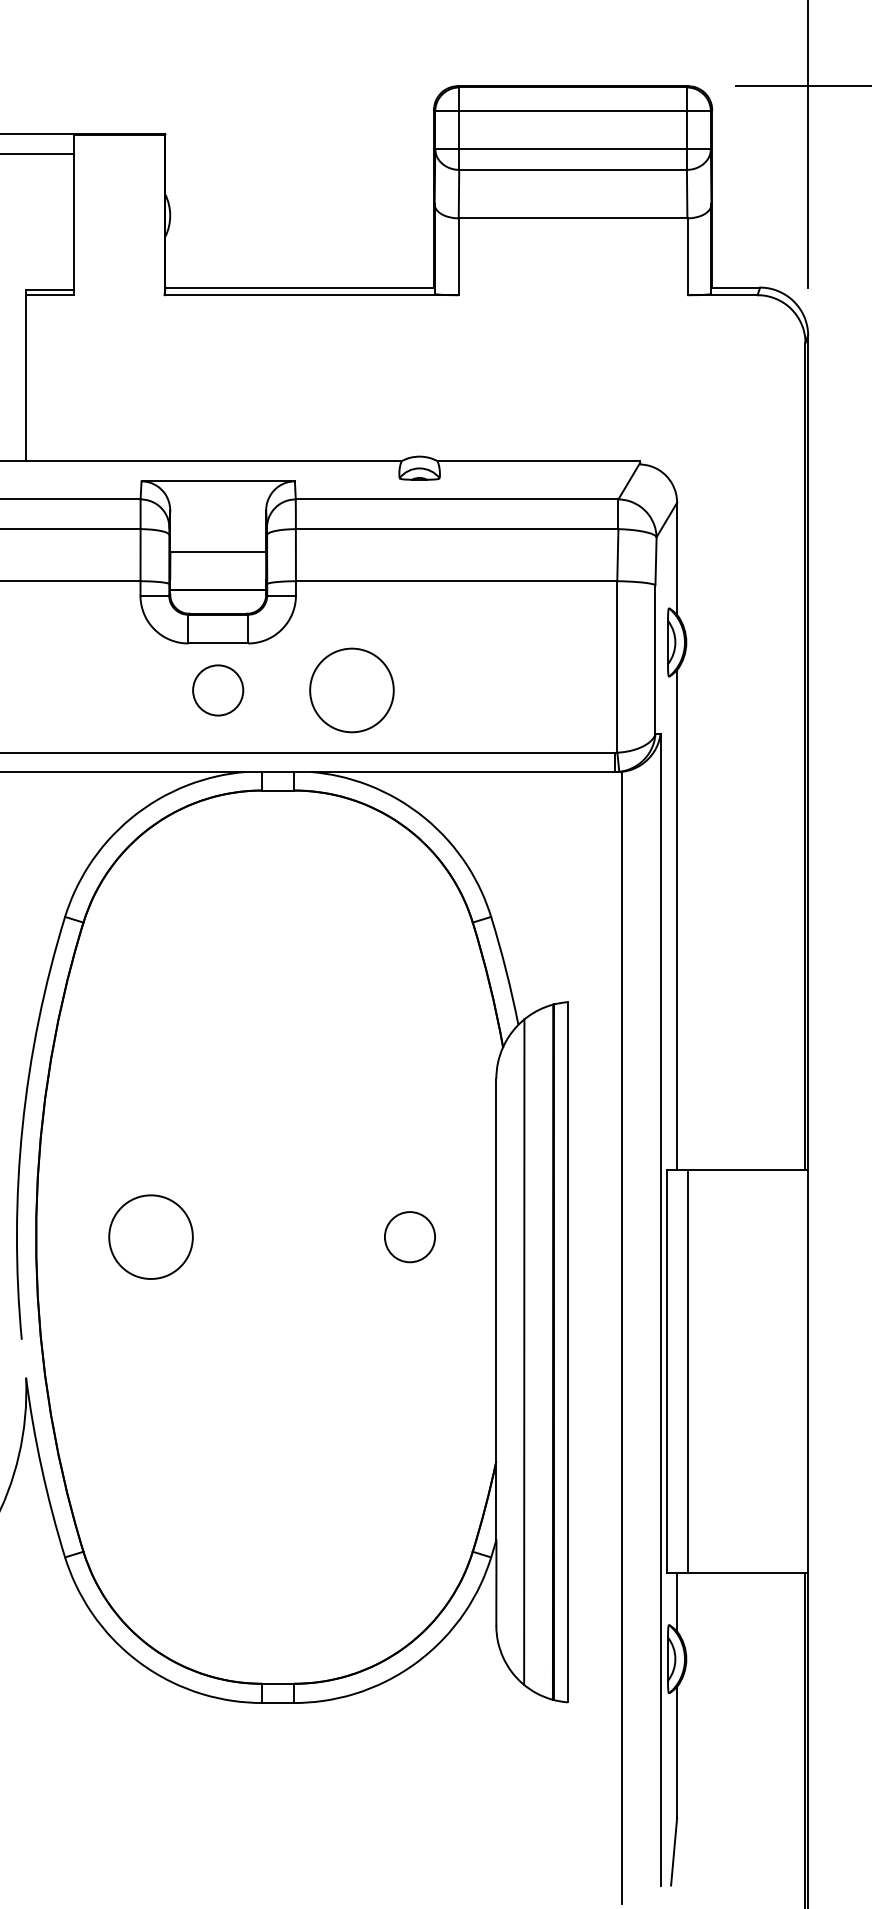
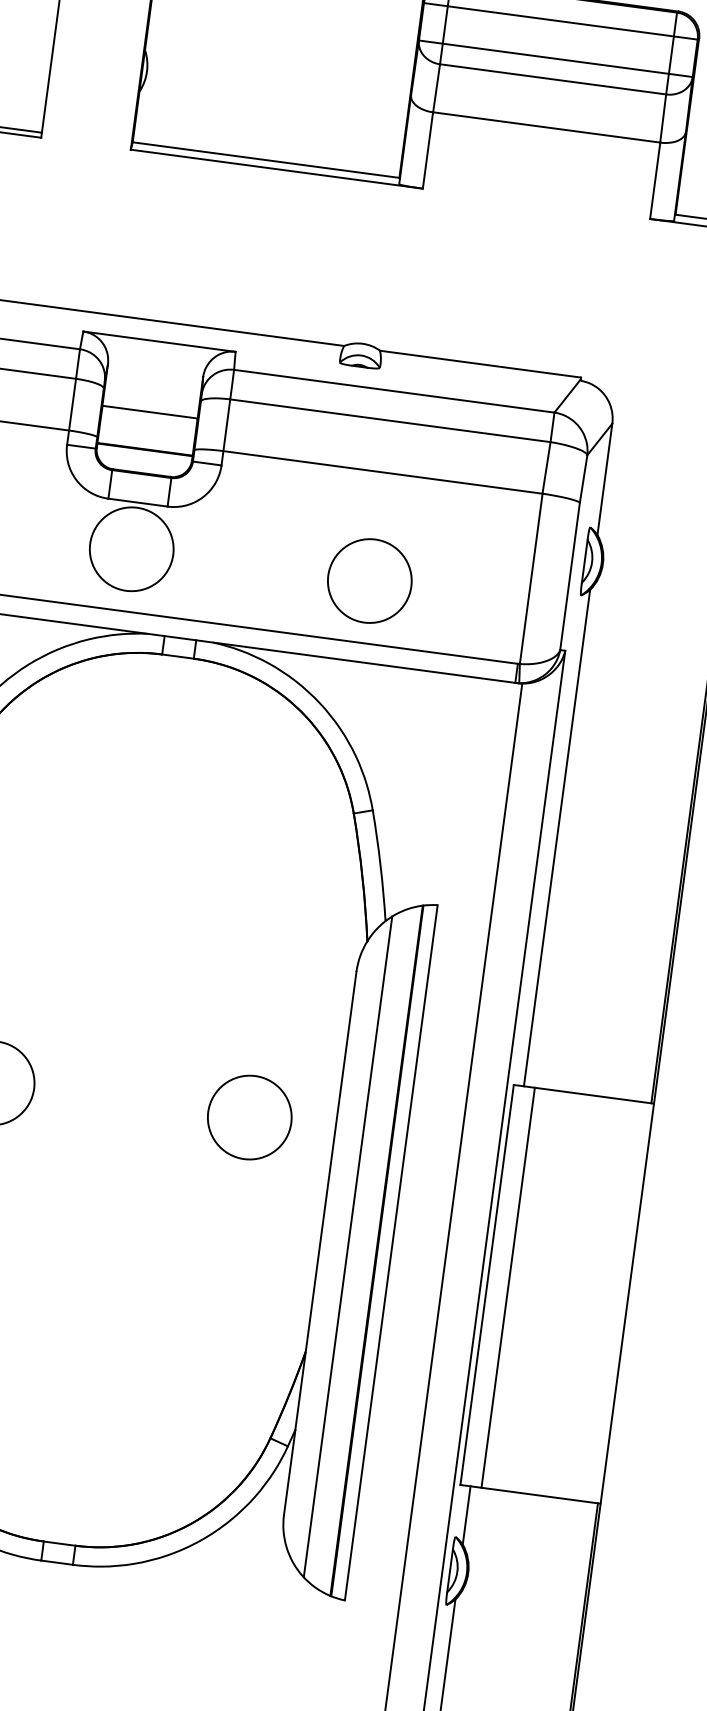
circle: (218, 690) -> (132, 549), size x1.67
circle: (351, 690) -> (369, 581), moved
circle: (409, 1236) -> (249, 1116), size x1.67

